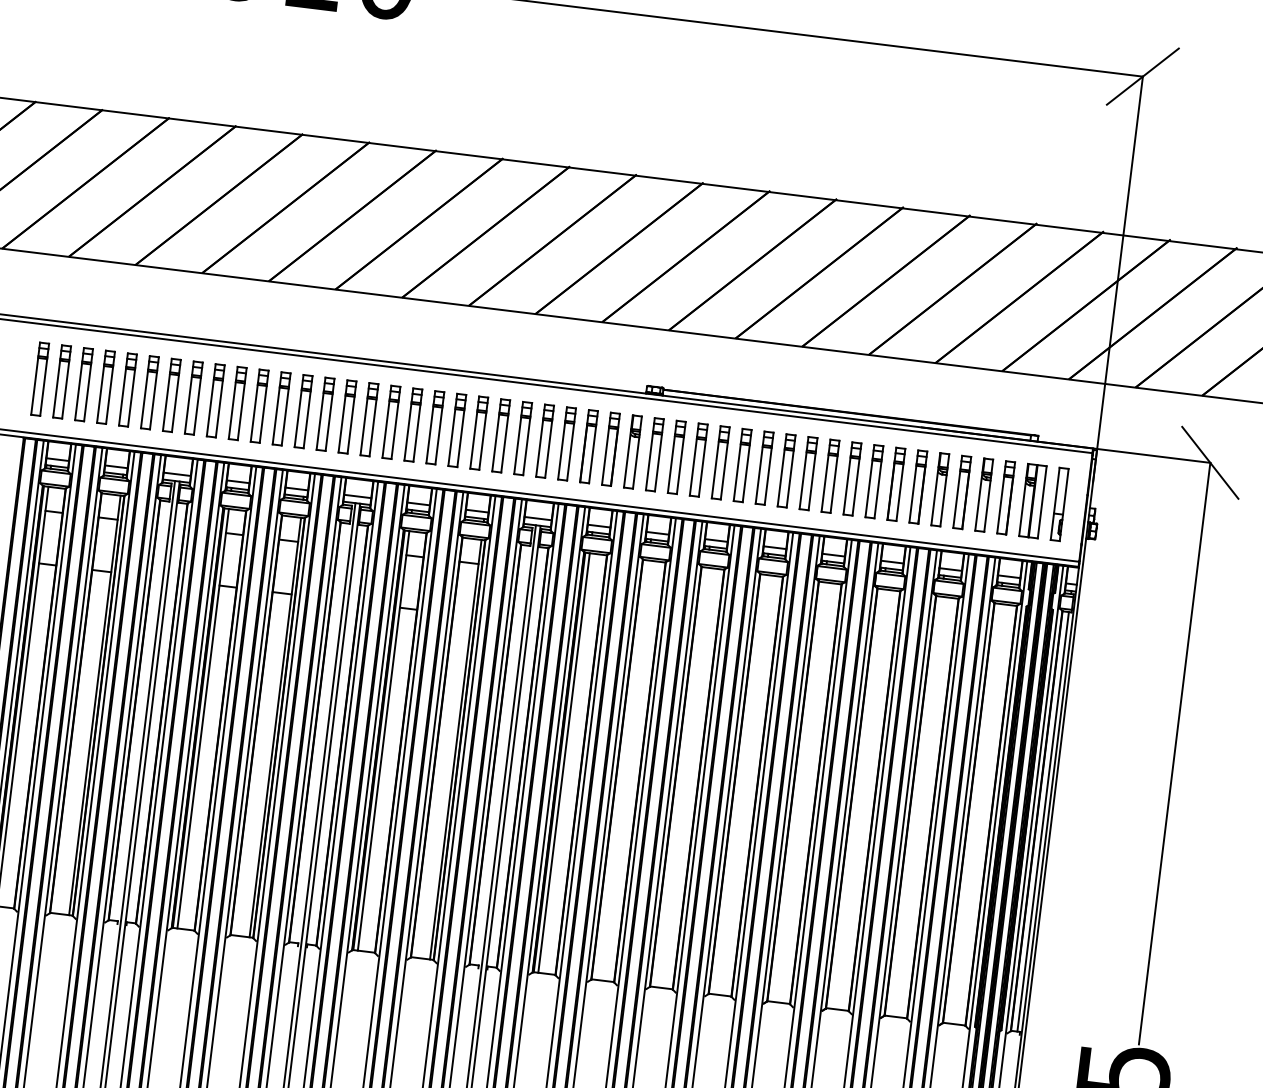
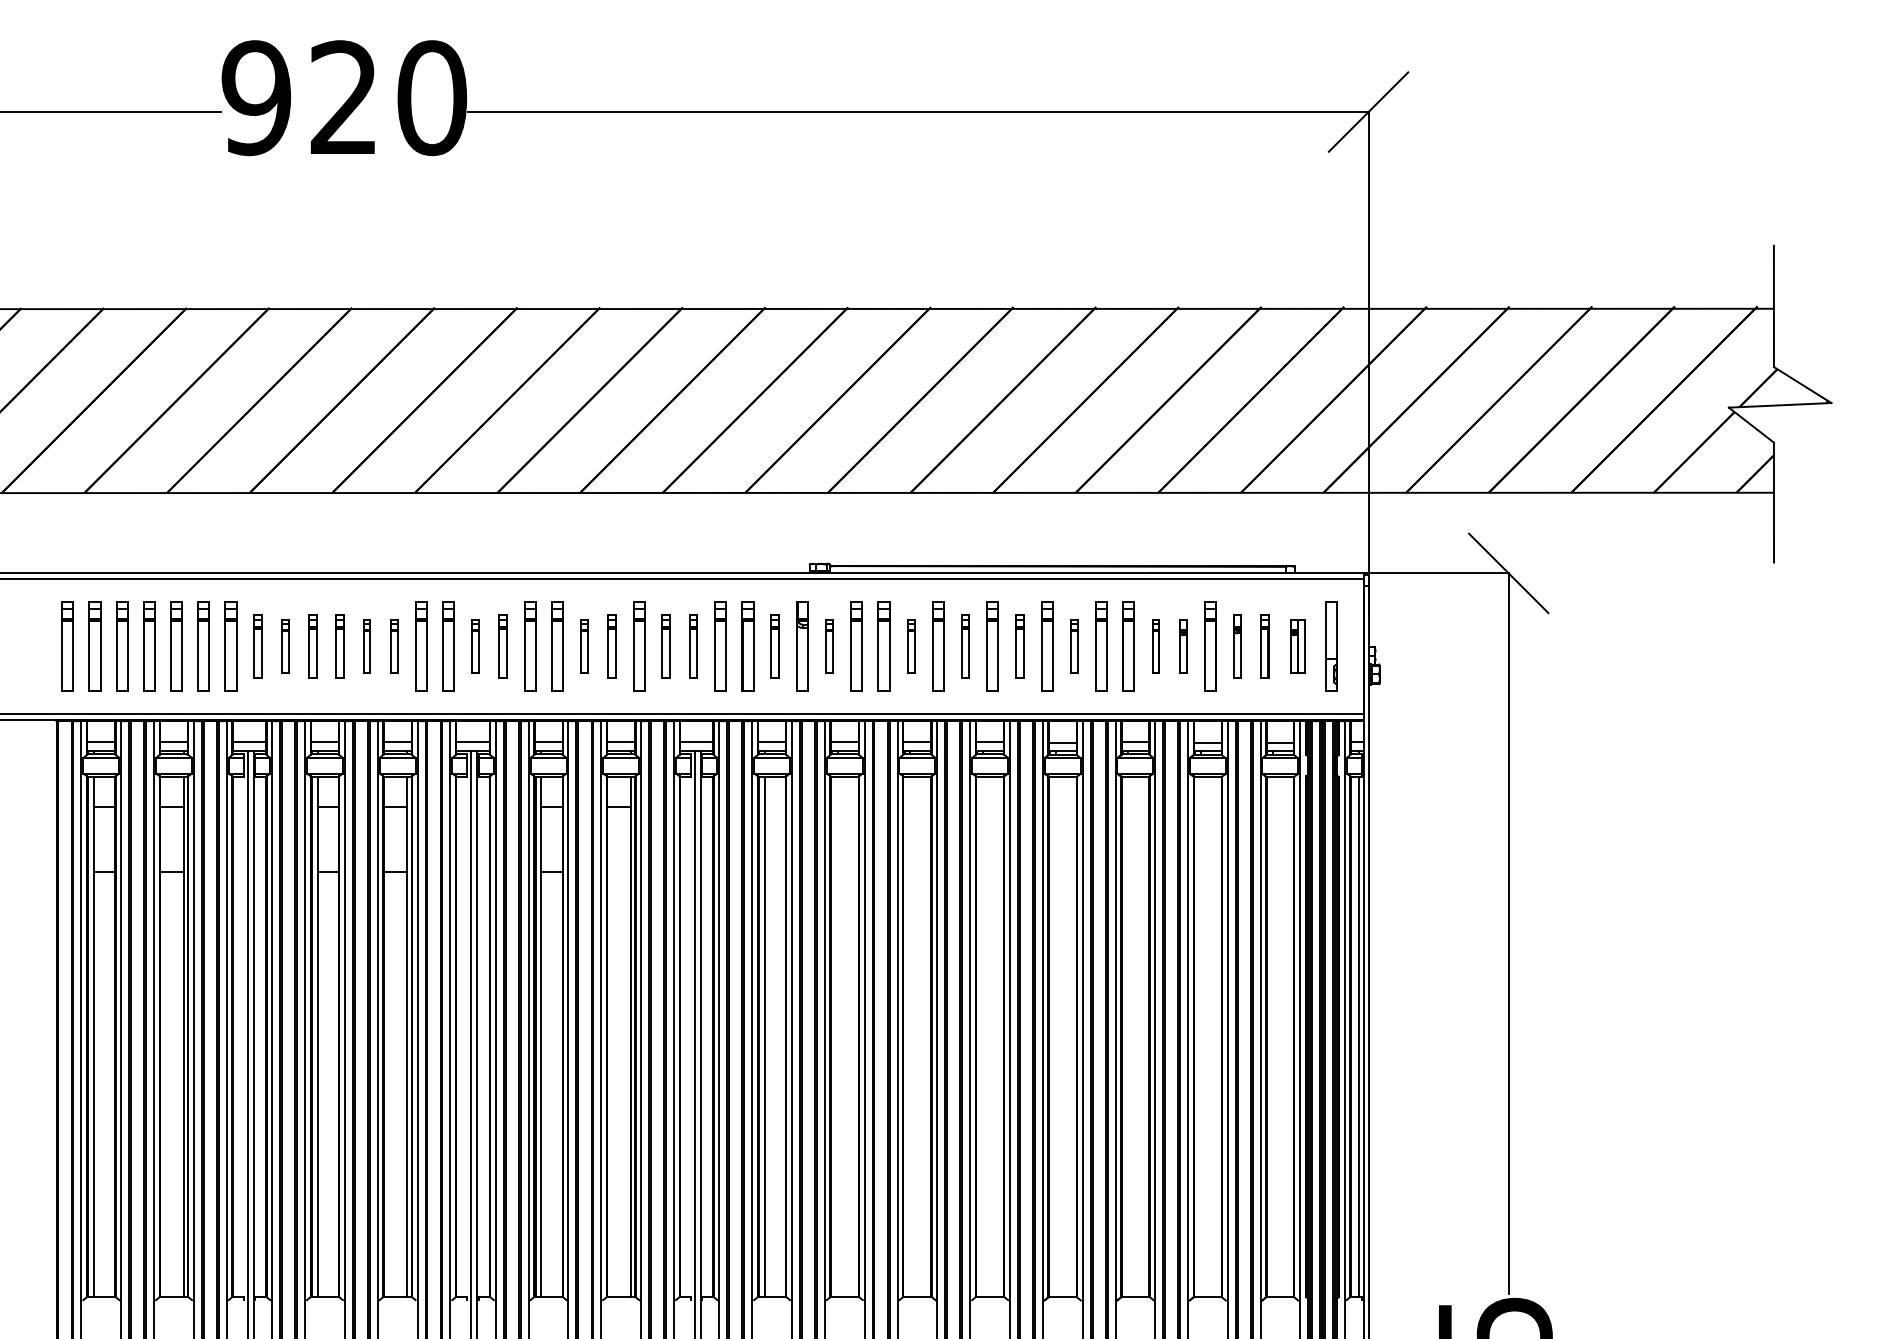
part: (194, 397) -> (258, 646), size x0.7
part: (215, 400) -> (285, 646), size x0.6
part: (237, 403) -> (312, 646), size x0.7
part: (259, 405) -> (339, 646), size x0.7
part: (281, 408) -> (366, 646), size x0.6
part: (303, 411) -> (394, 646), size x0.6
part: (369, 419) -> (475, 646), size x0.6
part: (390, 422) -> (502, 646), size x0.7
part: (457, 430) -> (584, 646), size x0.6
part: (478, 432) -> (611, 646), size x0.7
part: (523, 438) -> (666, 646), size x0.7
part: (545, 441) -> (693, 646), size x0.7
part: (611, 449) -> (775, 646), size x0.7
part: (654, 454) -> (829, 646), size x0.6
part: (721, 462) -> (911, 646), size x0.6
part: (764, 468) -> (965, 646), size x0.7
part: (808, 473) -> (1019, 646), size x0.7
part: (852, 478) -> (1074, 646), size x0.6
part: (917, 486) -> (1155, 646), size x0.6
part: (940, 489) -> (1183, 646), size x0.6
part: (984, 494) -> (1237, 646), size x0.7
part: (1005, 497) -> (1264, 646), size x0.7
part: (1032, 500) -> (1297, 646), size x0.6

